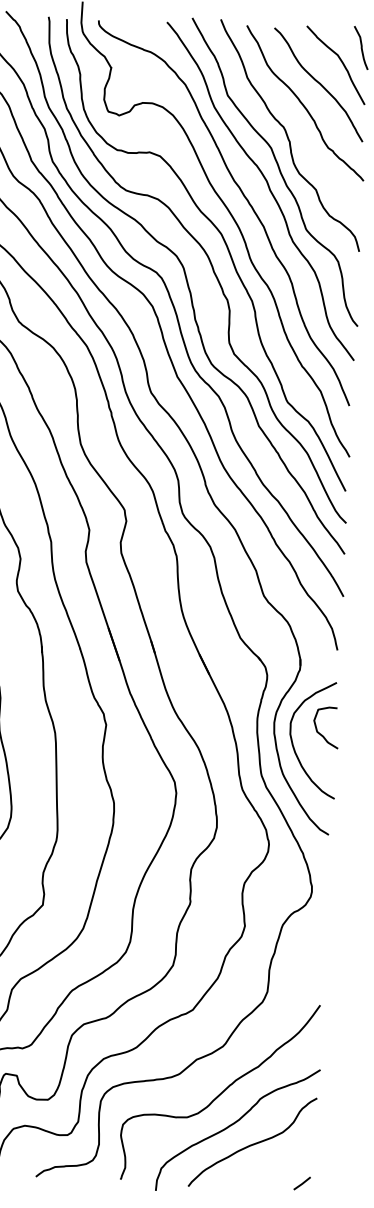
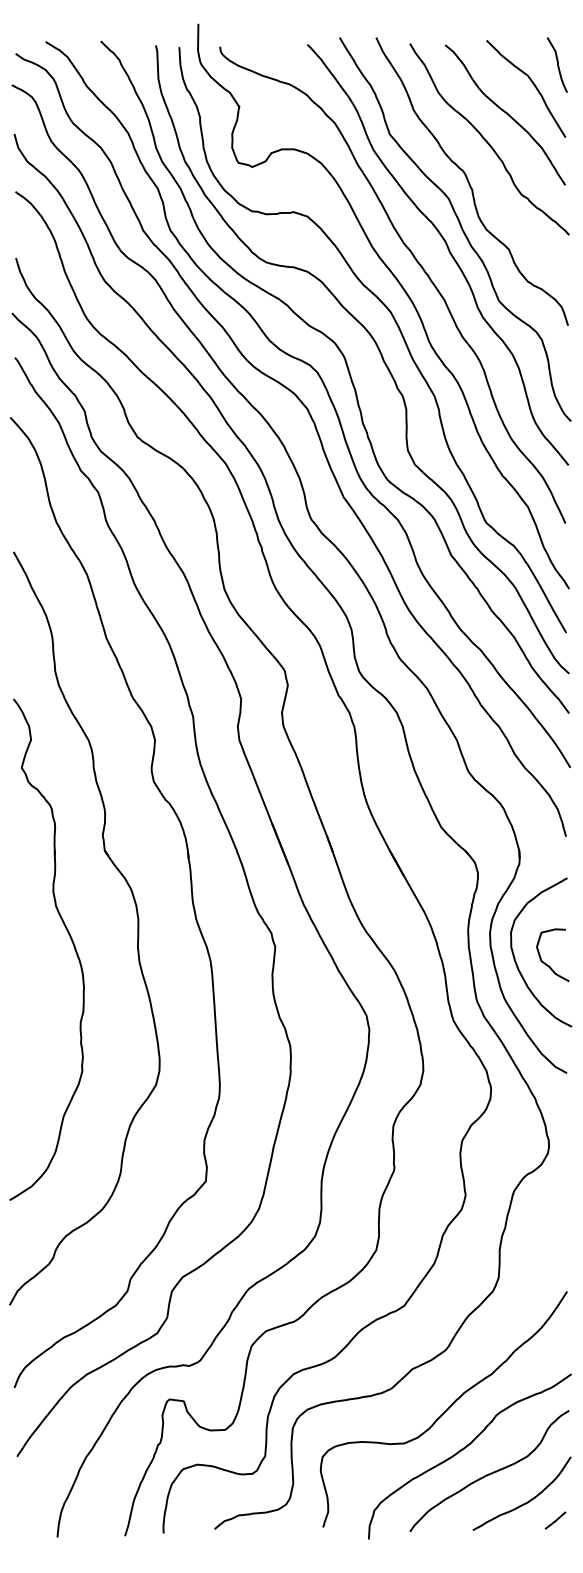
curve: (320, 733) -> (545, 962), moved
curve: (279, 1168) -> (525, 1502), added

